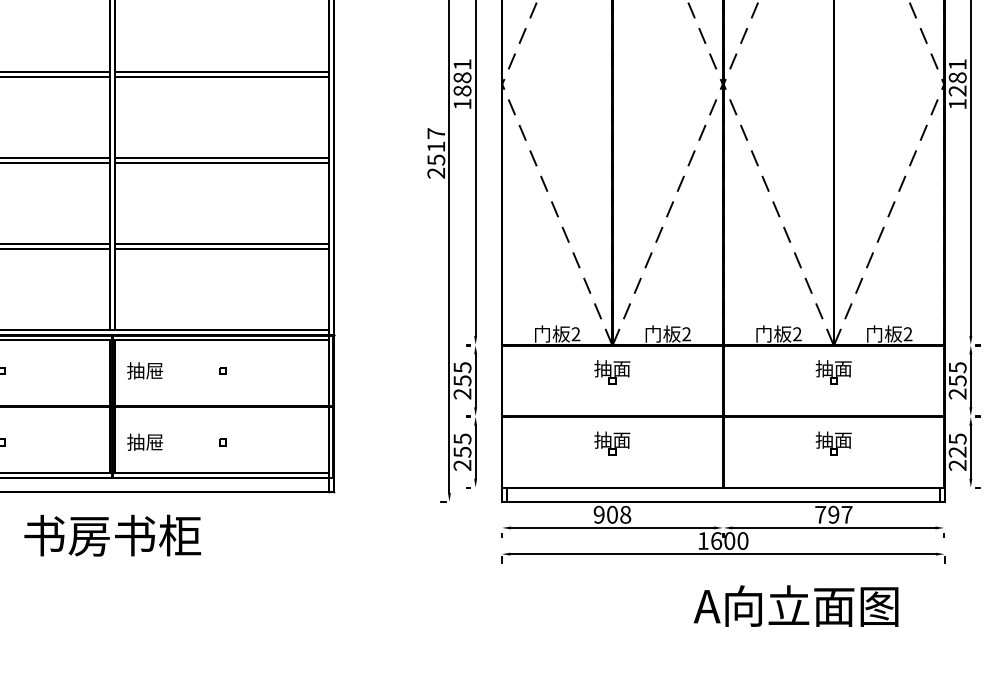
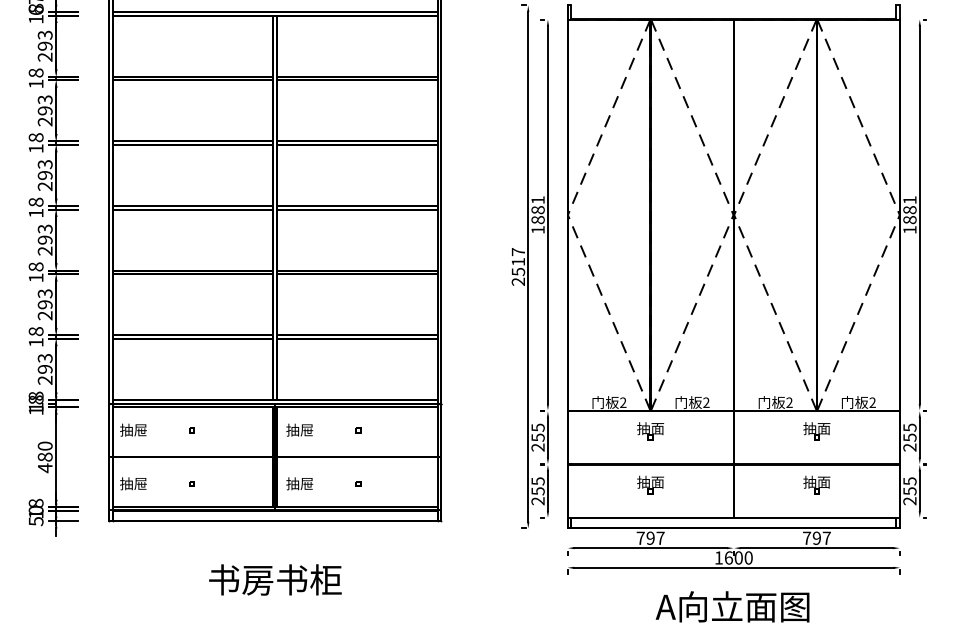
text: (957, 91) -> (909, 220), 1281 -> 1881
text: (957, 452) -> (909, 491), 225 -> 255
text: (612, 513) -> (650, 537), 908 -> 797
text: (112, 535) -> (275, 579), moved
text: (795, 605) -> (732, 606), moved

